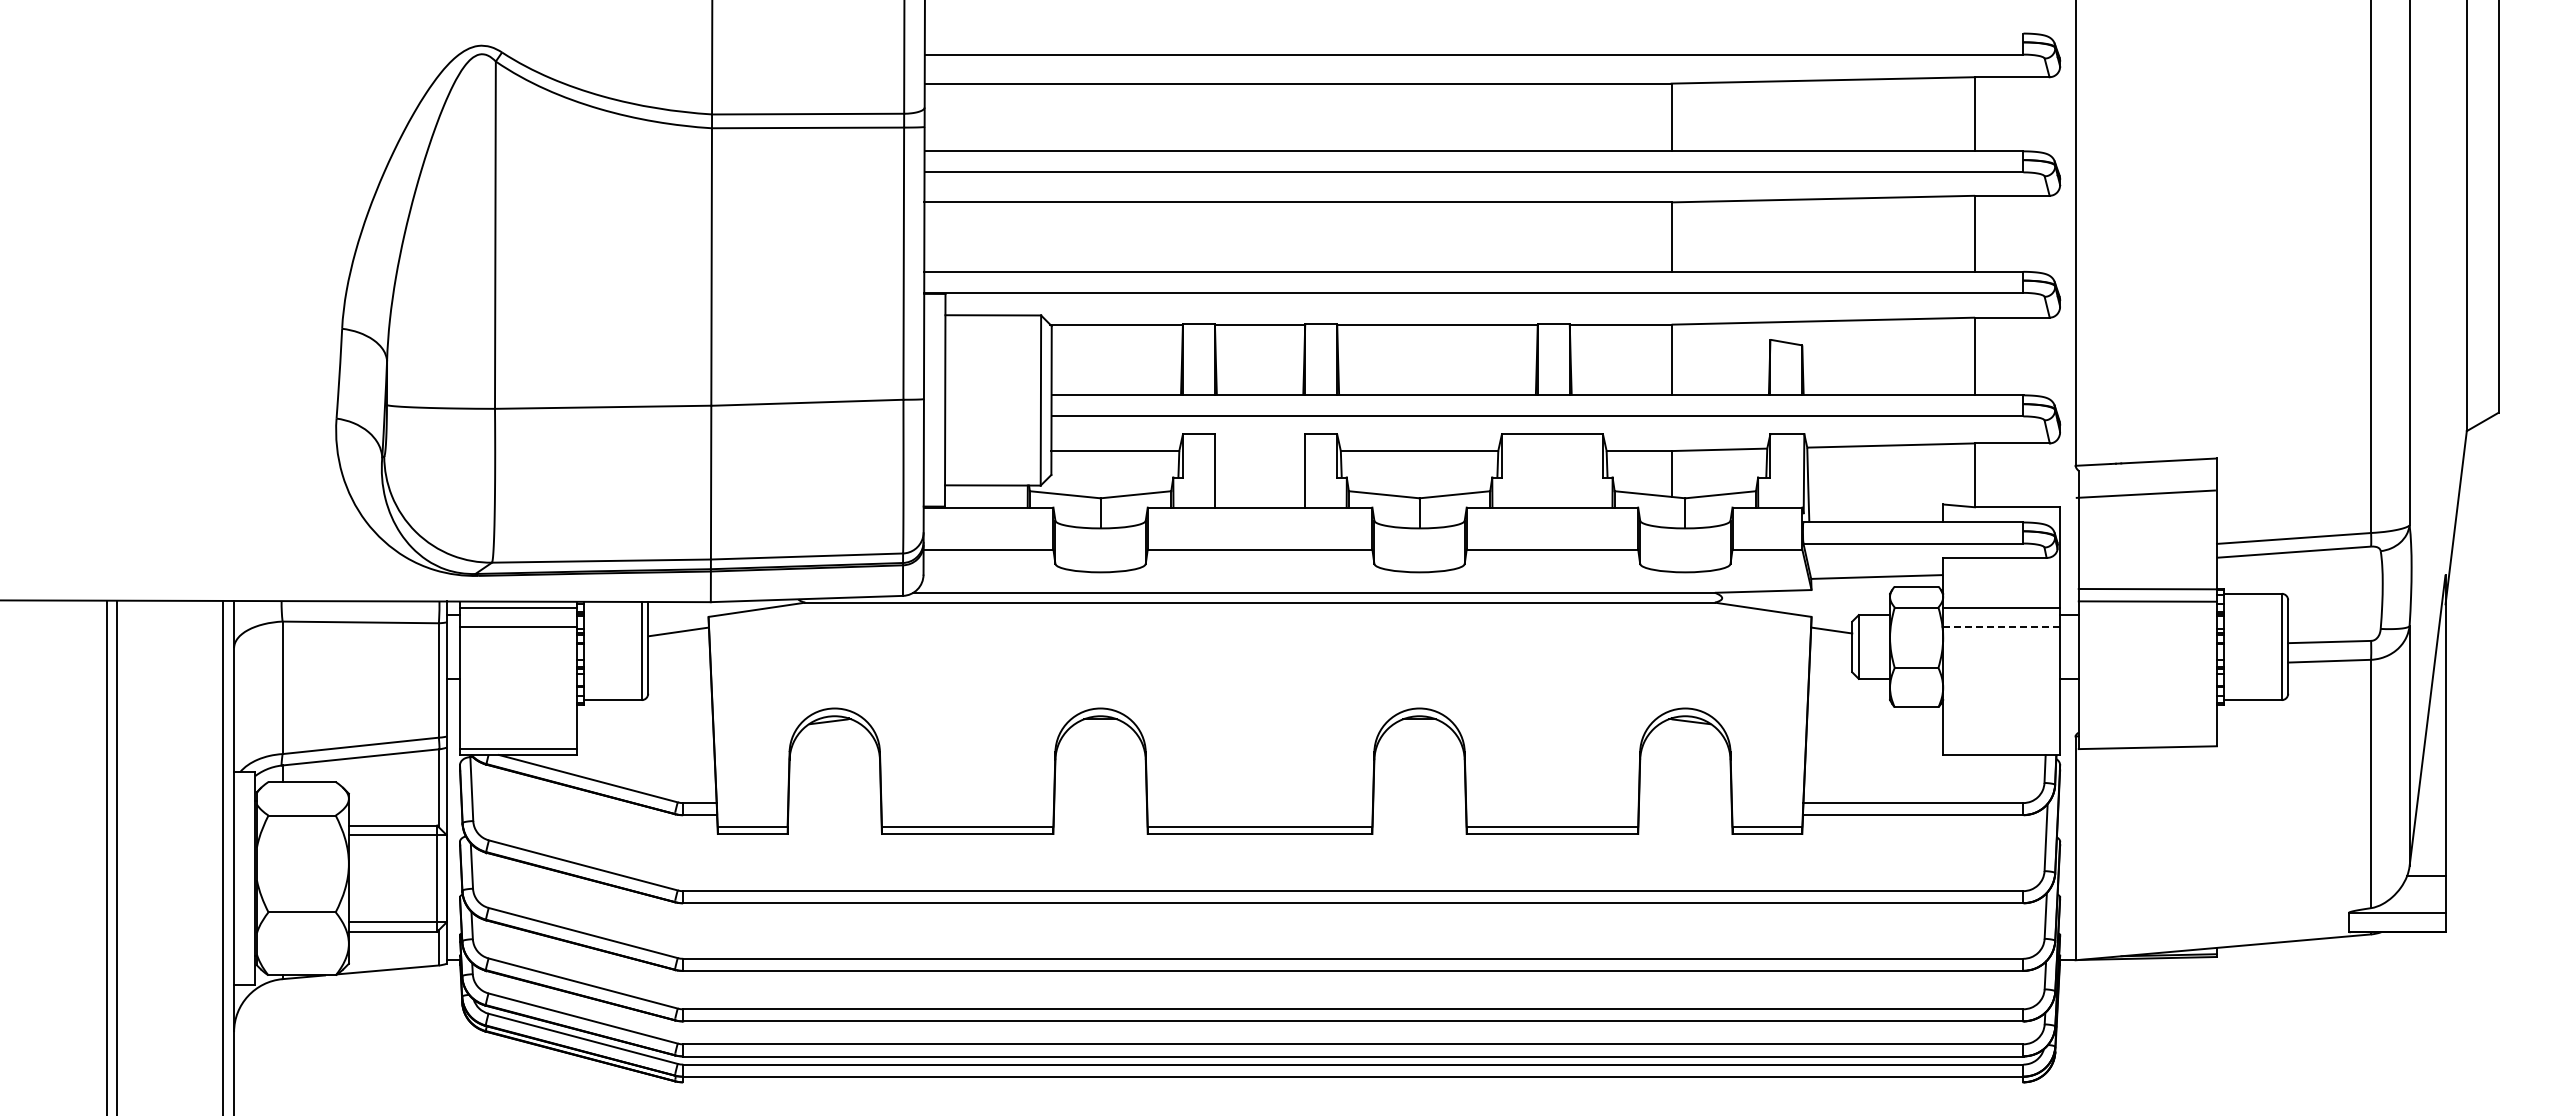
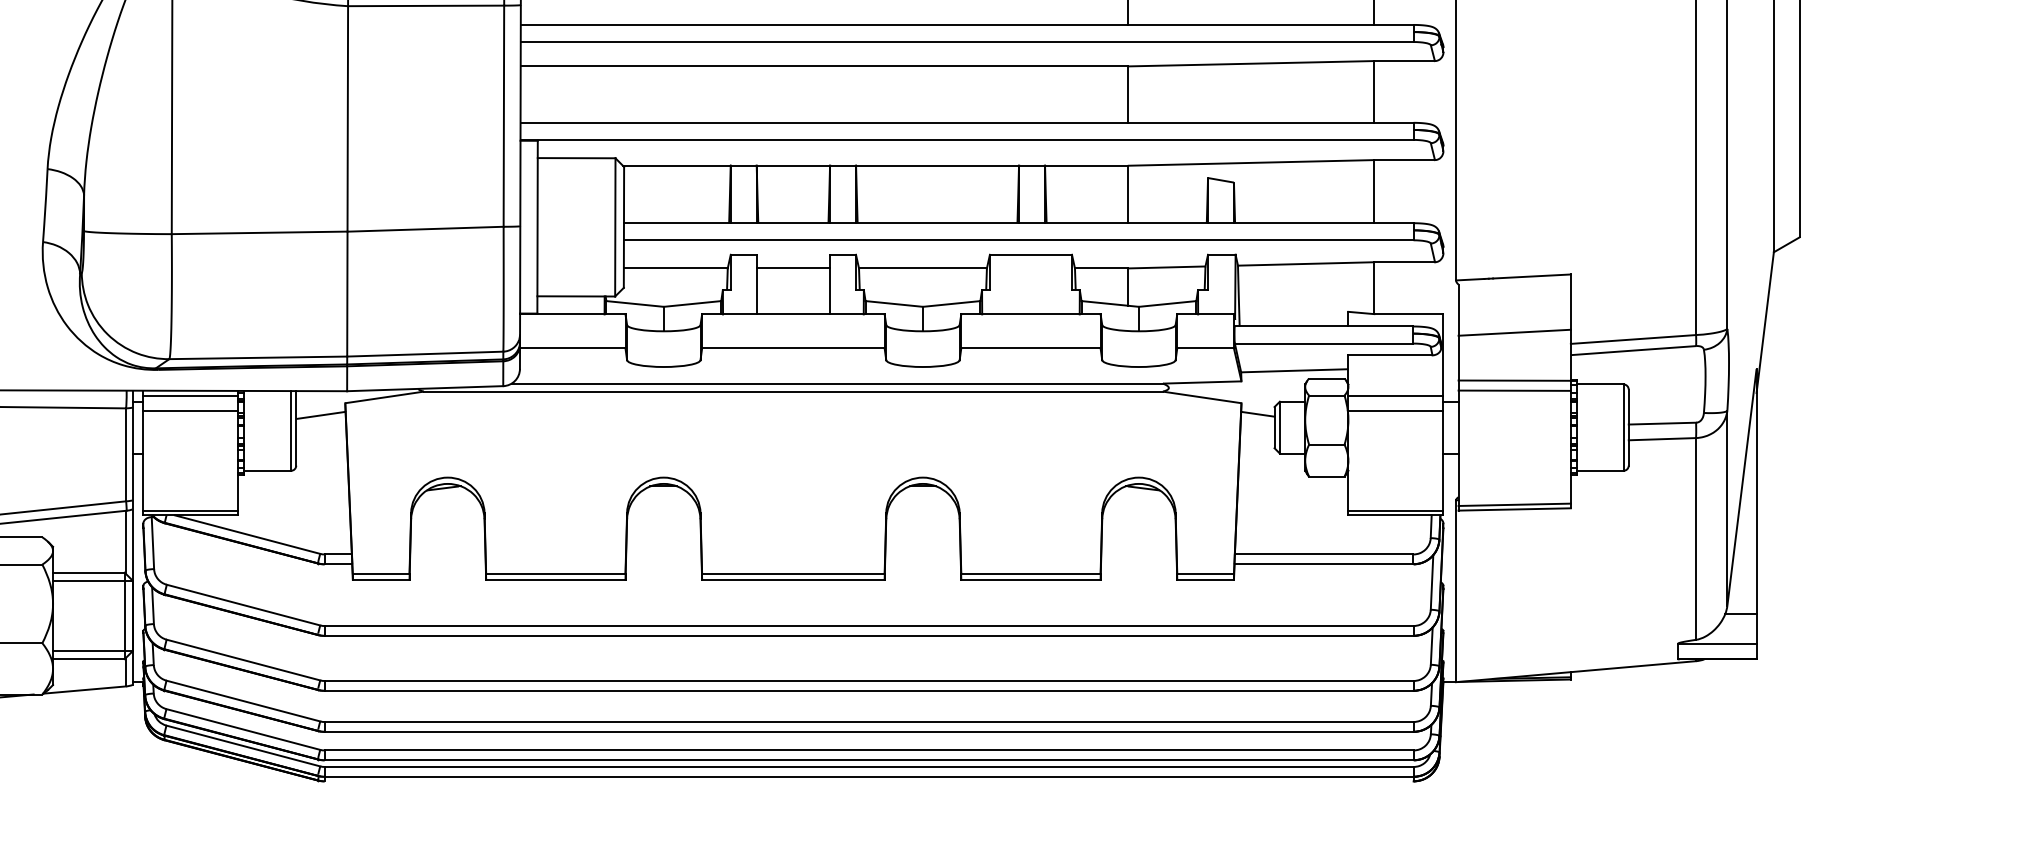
line: (1259, 451) -> (792, 268), added
line: (2145, 493) -> (1514, 332), moved
line: (2001, 626) -> (1395, 411), dashed -> solid
line: (2147, 741) -> (1514, 504), added
line: (2001, 749) -> (1395, 510), added

